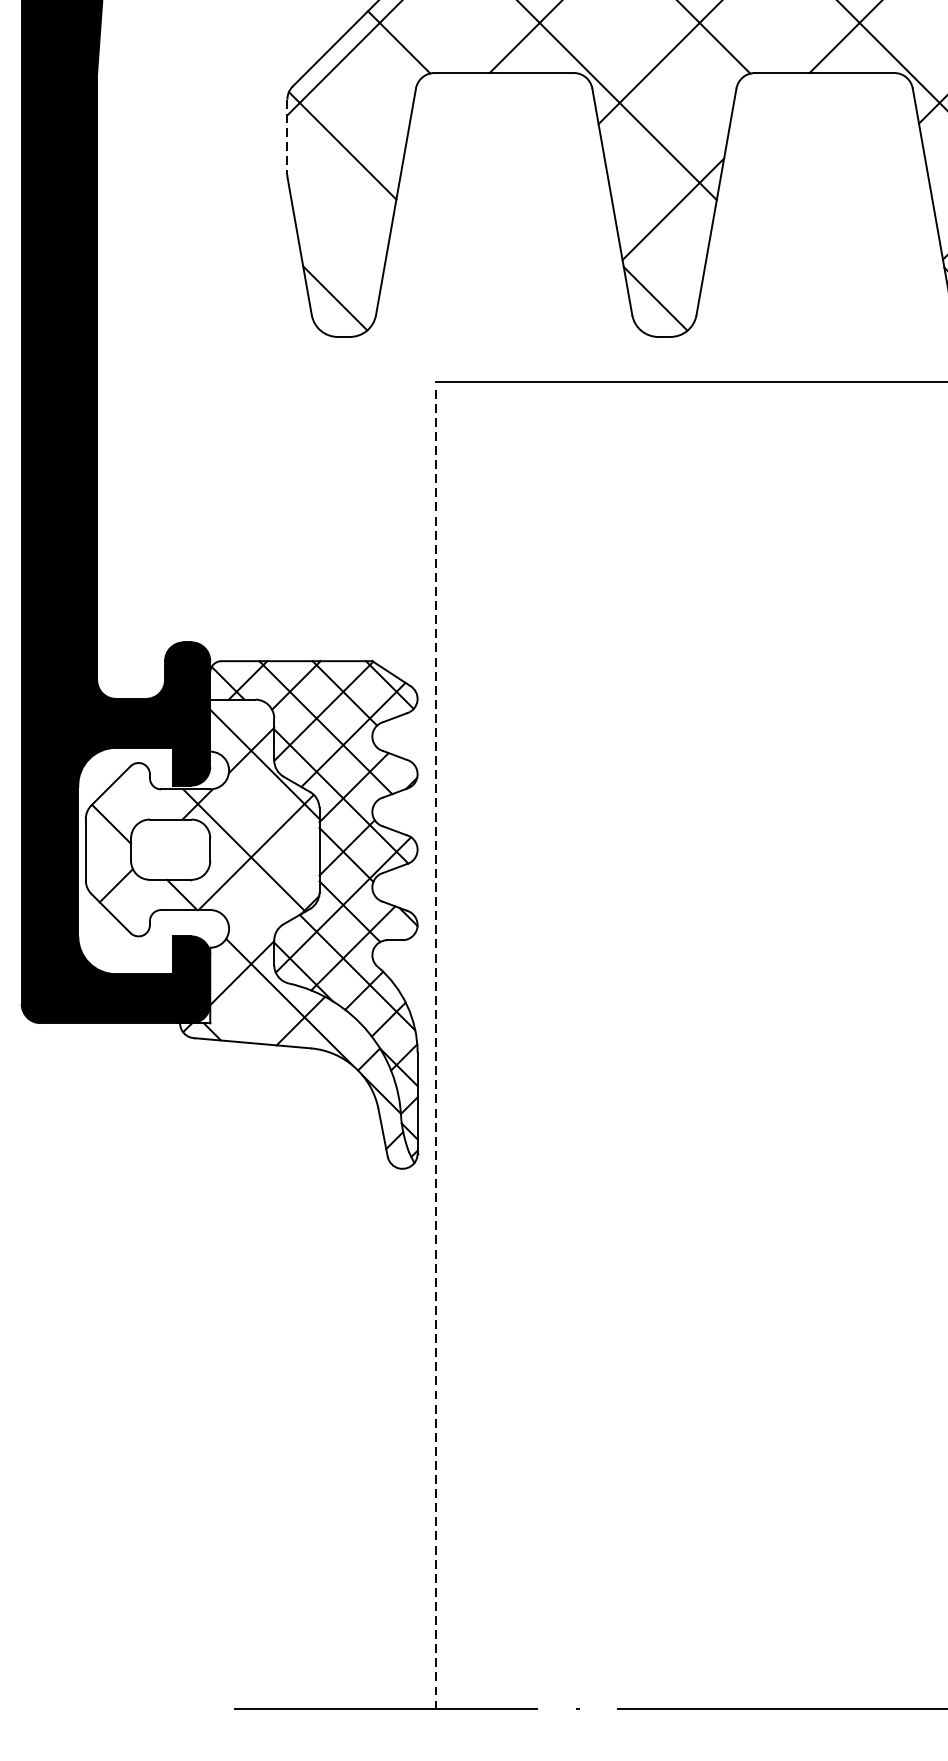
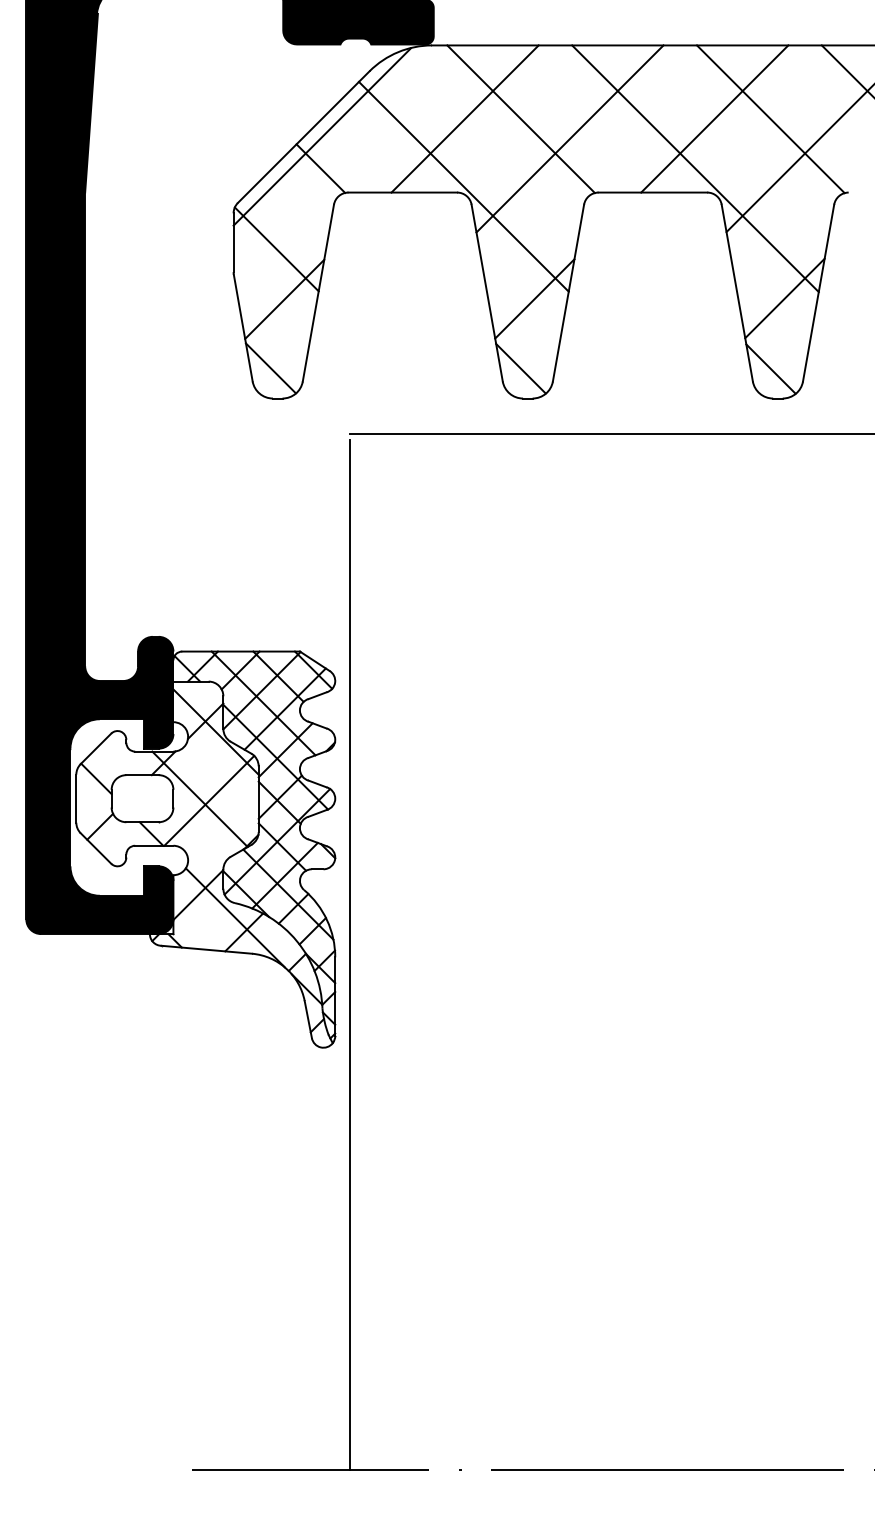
line: (287, 138) -> (233, 243), dashed -> solid
line: (352, 208) -> (284, 298), added
line: (435, 1049) -> (349, 954), dashed -> solid

